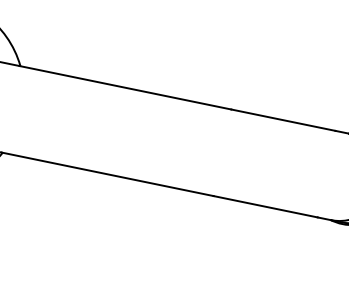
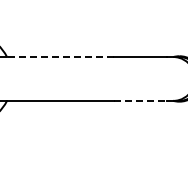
line: (125, 88) -> (60, 57), solid -> dashed
line: (266, 206) -> (140, 100), solid -> dashed

